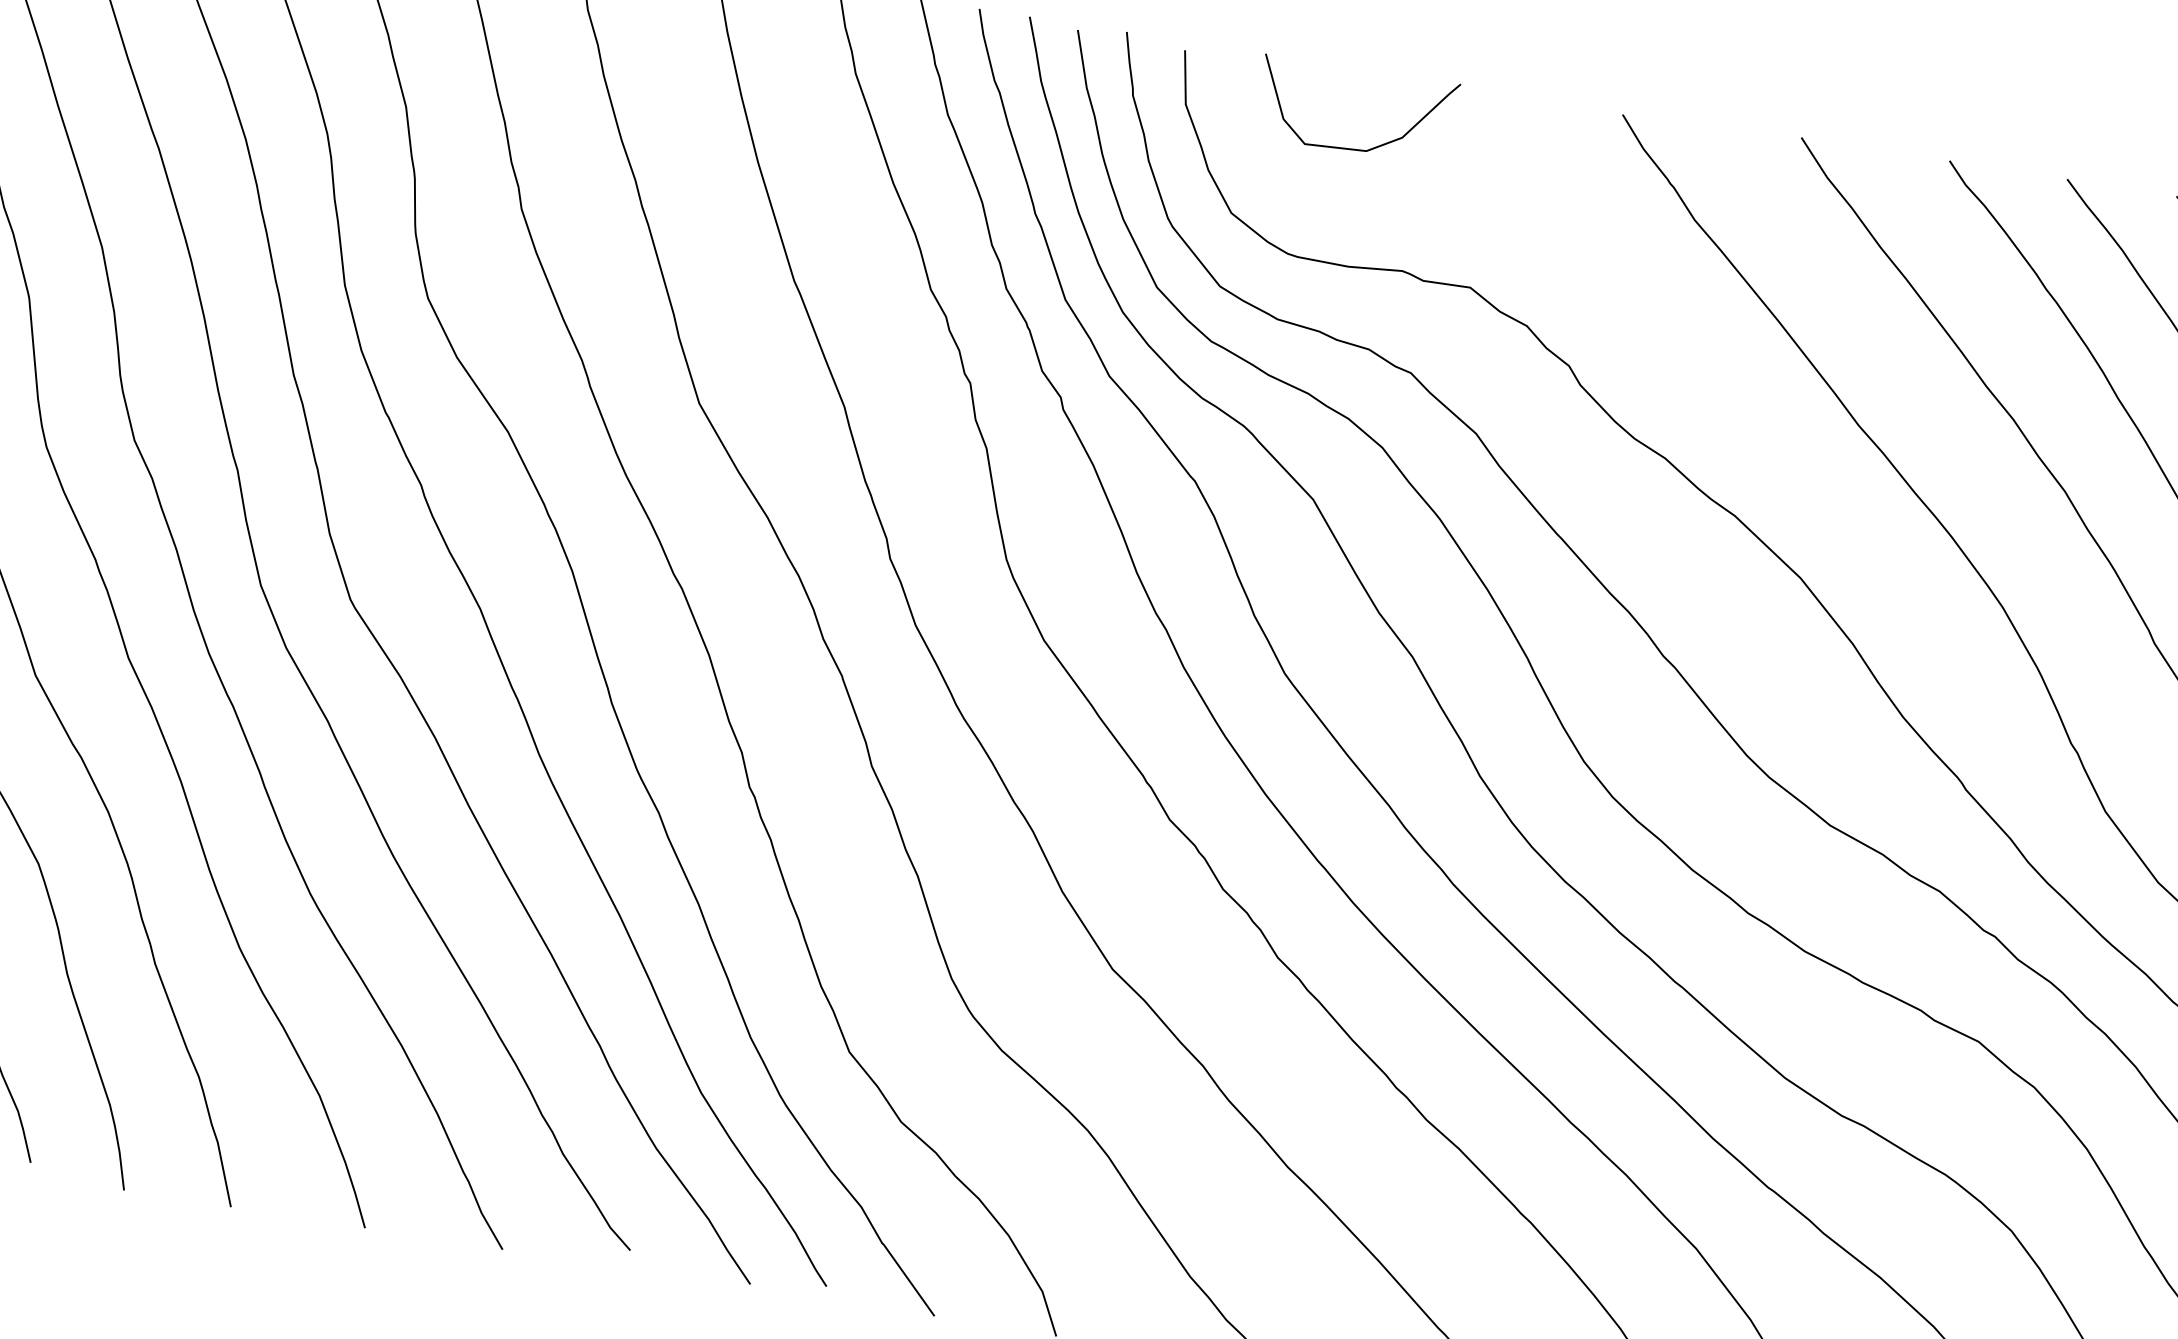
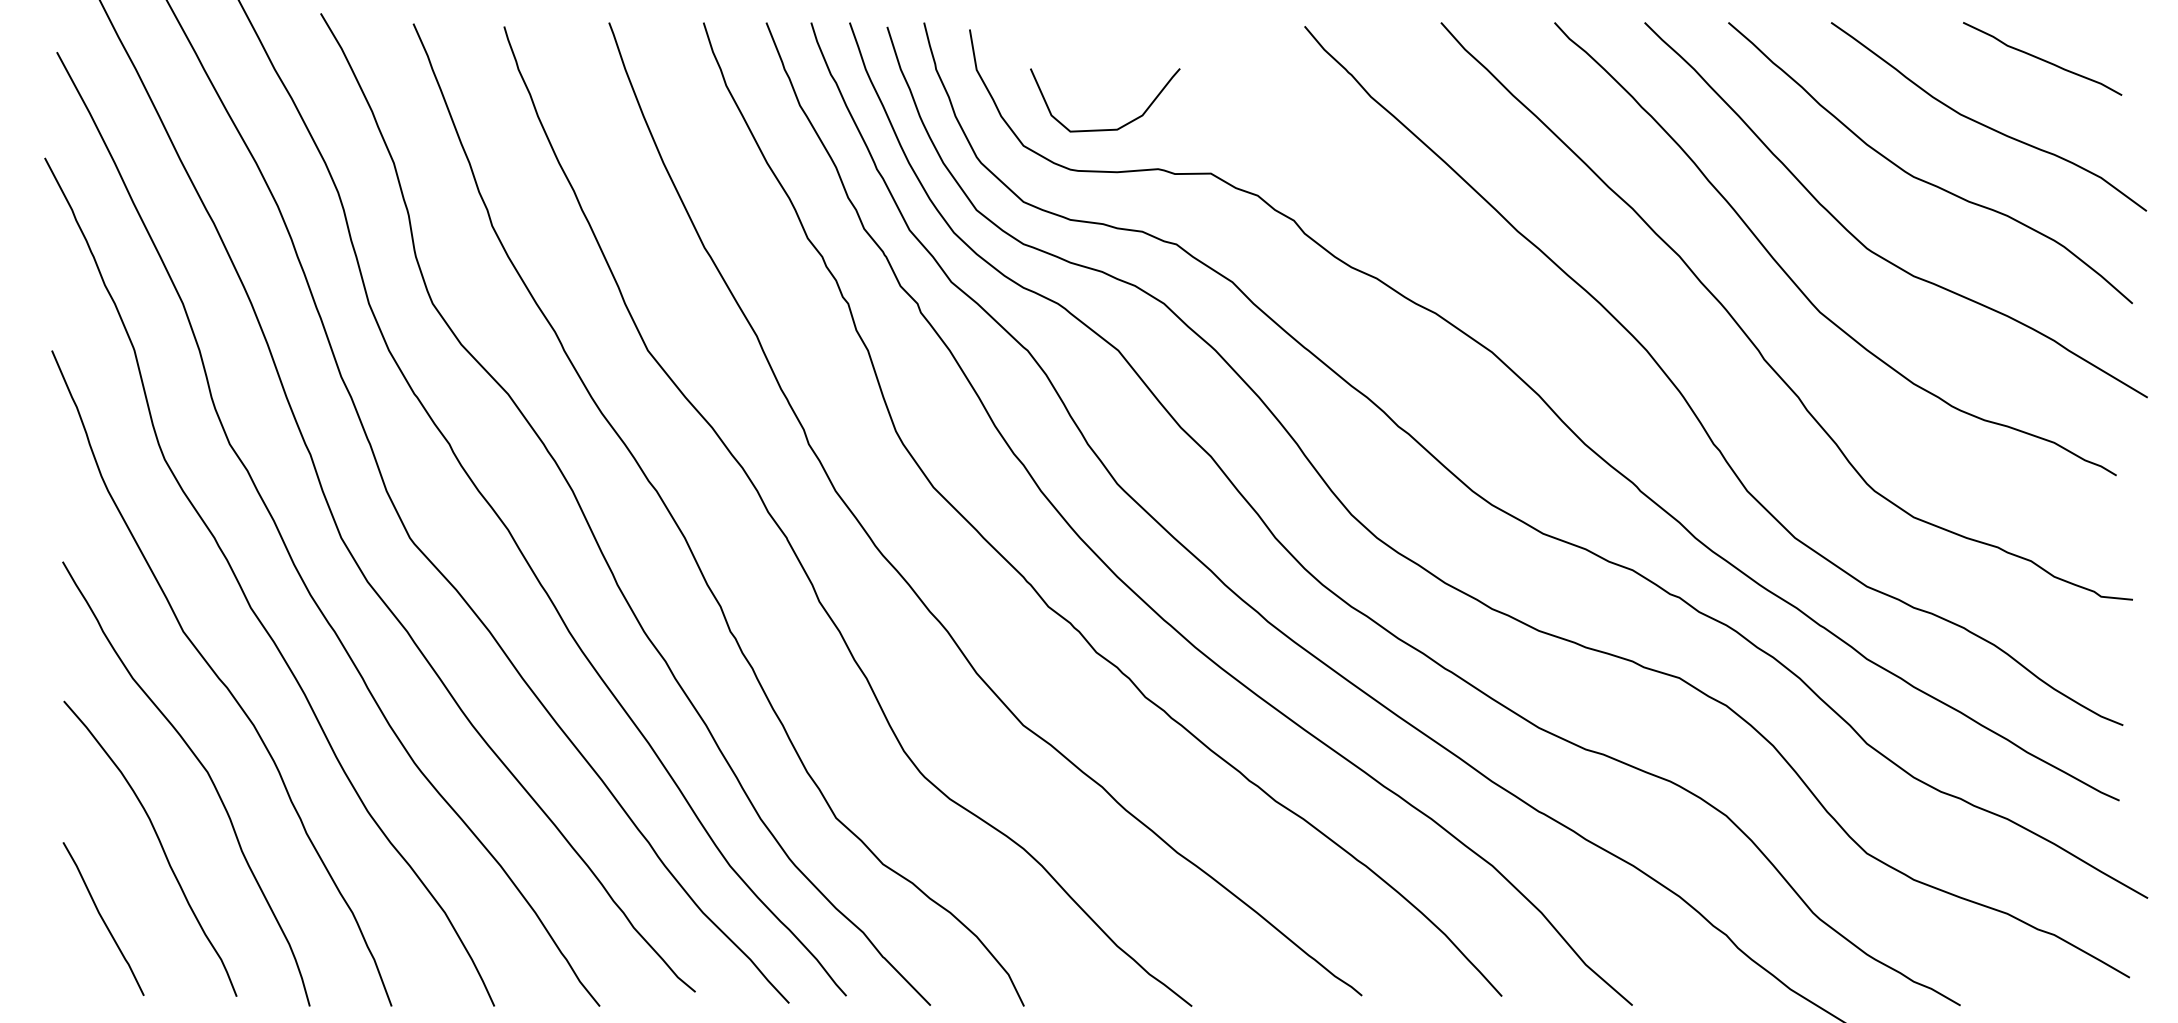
curve: (1351, 148) -> (1105, 129), moved

